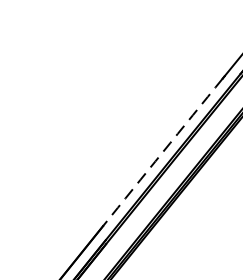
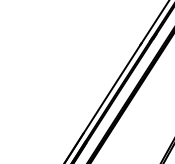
arc: (162, 152) -> (111, 89), dashed -> solid

